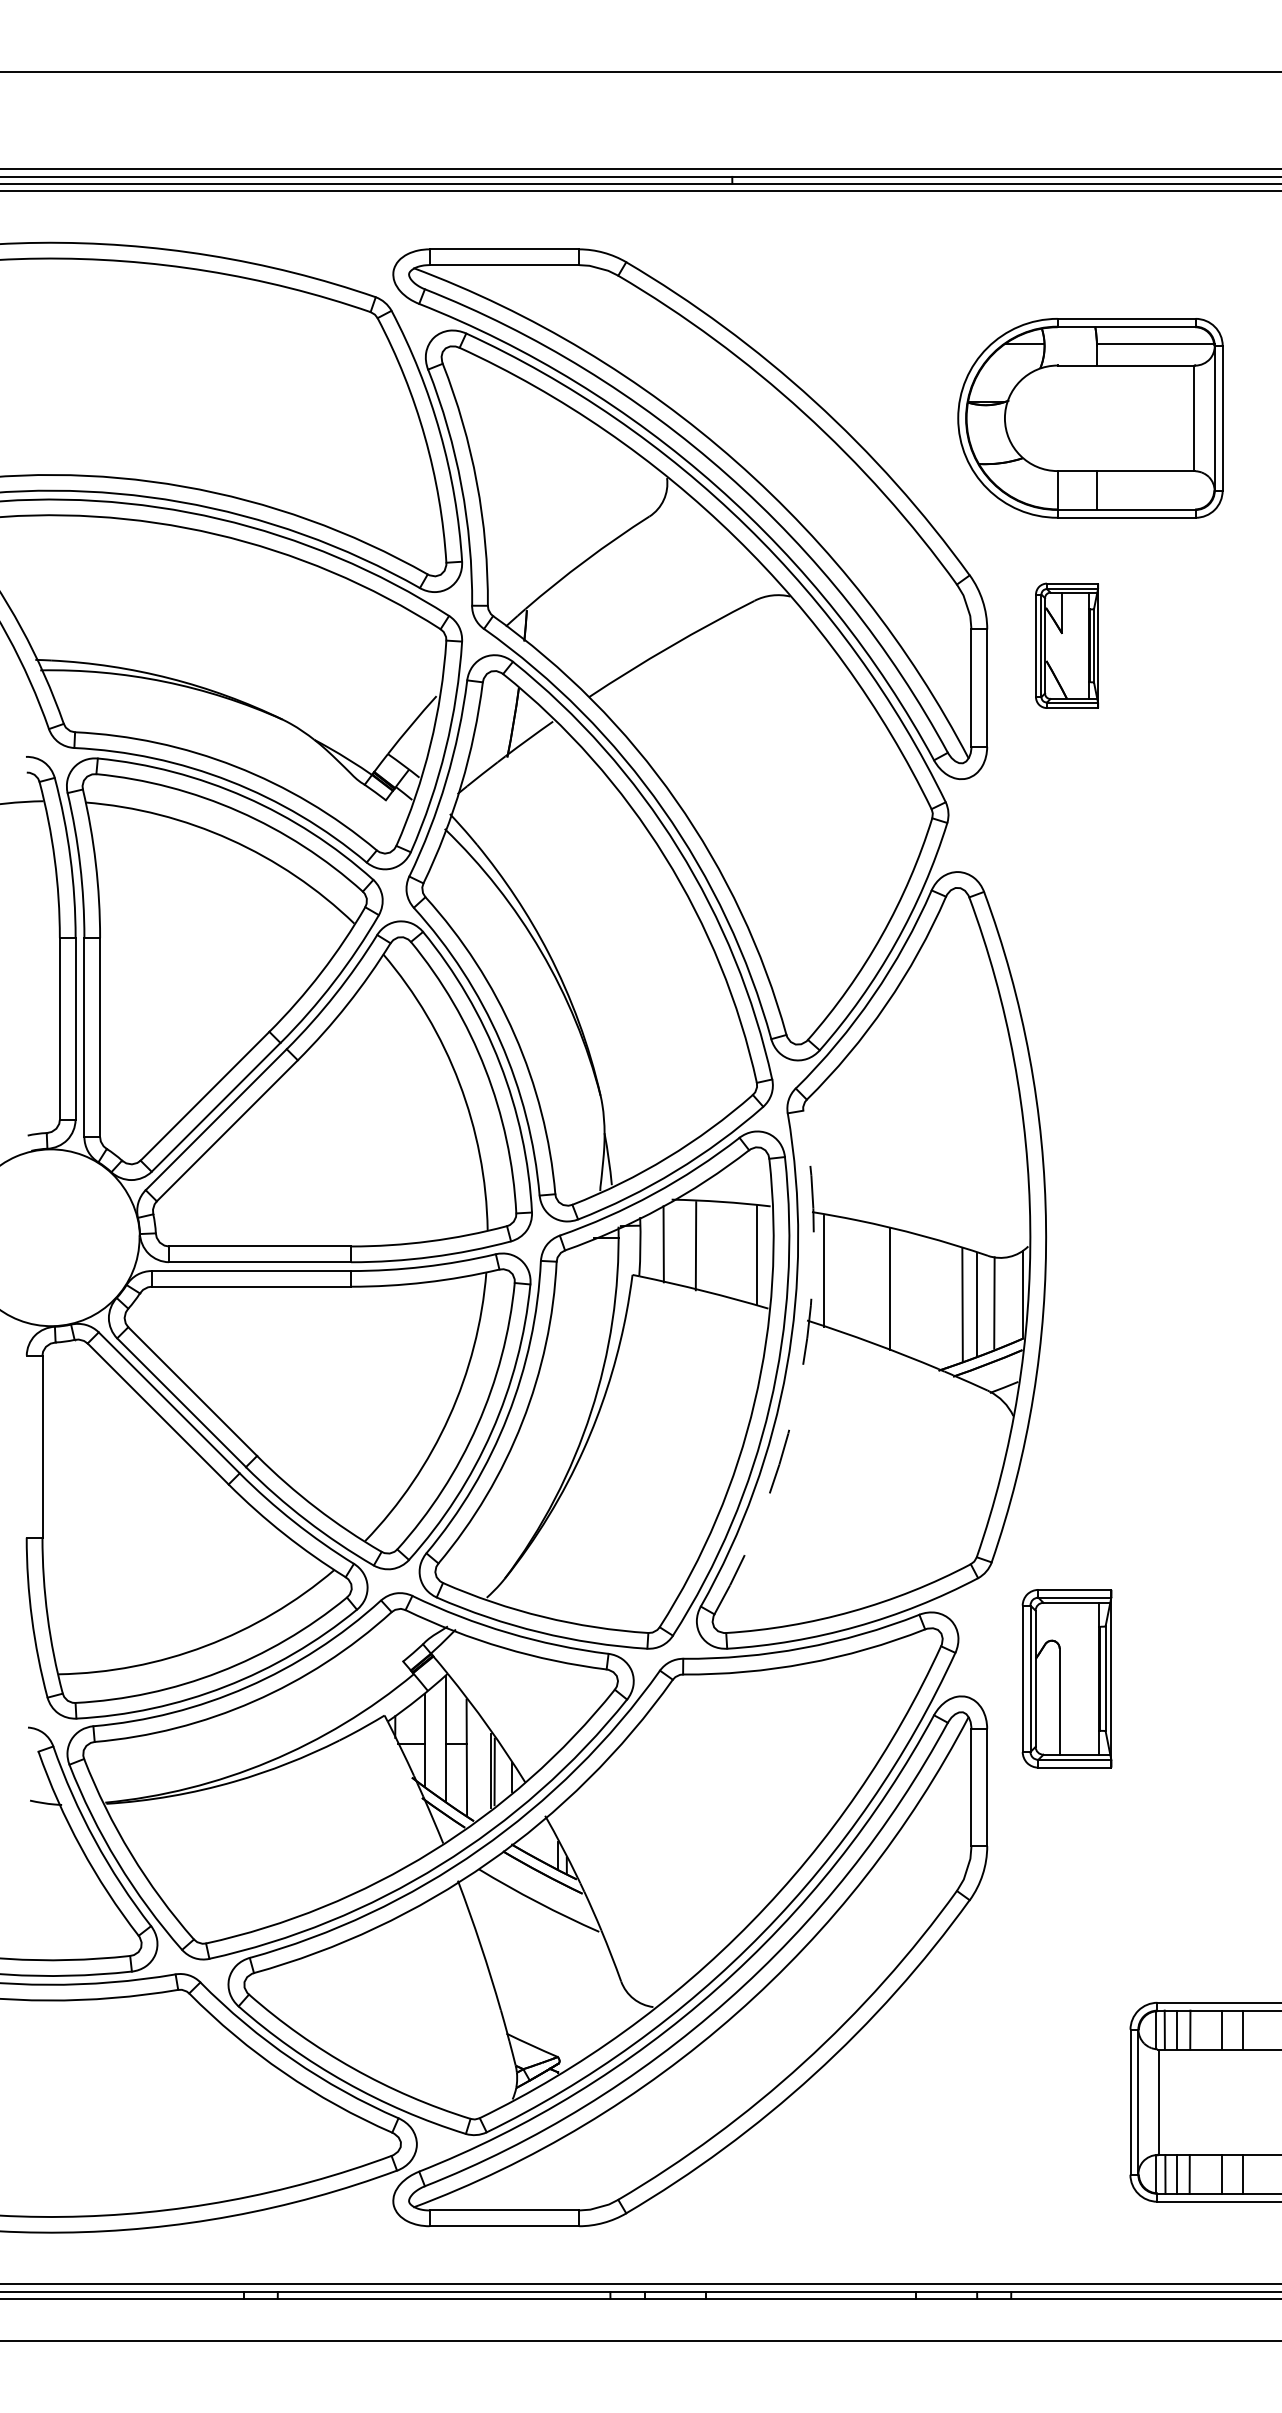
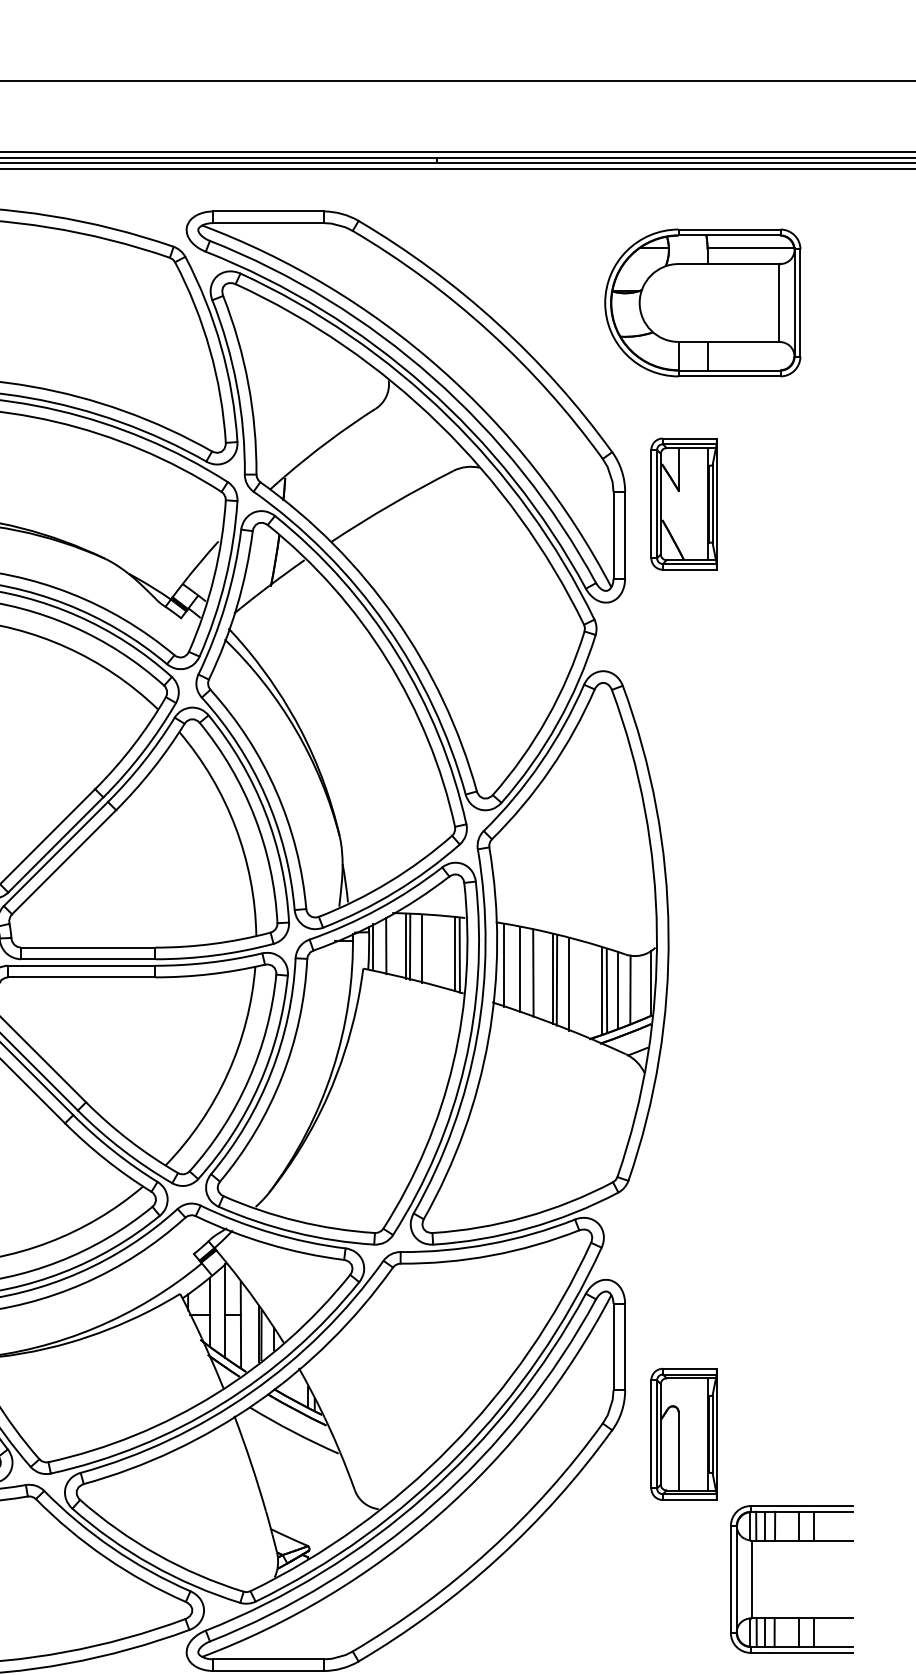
part: (1090, 418) -> (702, 303), moved
part: (1066, 645) -> (683, 503), size x1.43
line: (645, 1245) -> (372, 946), added
line: (690, 1245) -> (406, 946), added
line: (711, 1248) -> (421, 949), added
line: (763, 1256) -> (459, 955), added
line: (844, 1276) -> (519, 969), added
line: (862, 1281) -> (533, 973), added
line: (894, 1290) -> (556, 980), added
line: (910, 1296) -> (568, 984), added
line: (956, 1305) -> (602, 991), added
arc: (802, 1370) -> (488, 1039), dashed -> solid
part: (1066, 1678) -> (683, 1434), moved

